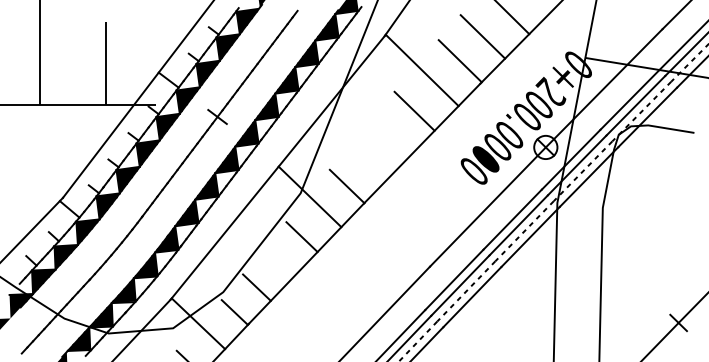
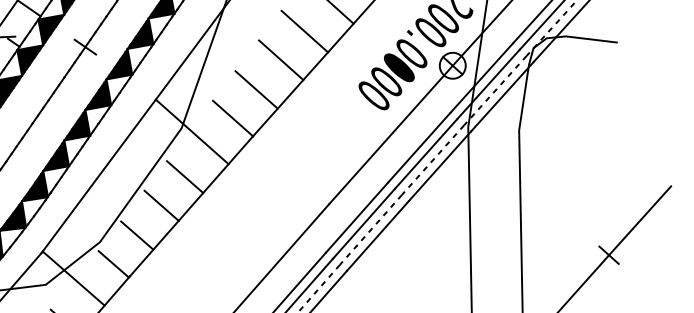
line: (392, 135) -> (281, 59), added
line: (369, 161) -> (256, 89), added
line: (279, 261) -> (161, 205), added

